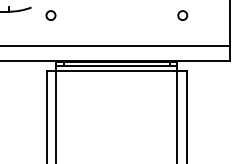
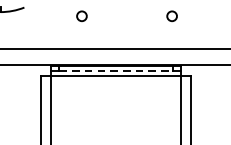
circle: (50, 15) -> (81, 16), moved
circle: (182, 15) -> (171, 16), moved
line: (116, 66) -> (115, 71), solid -> dashed

